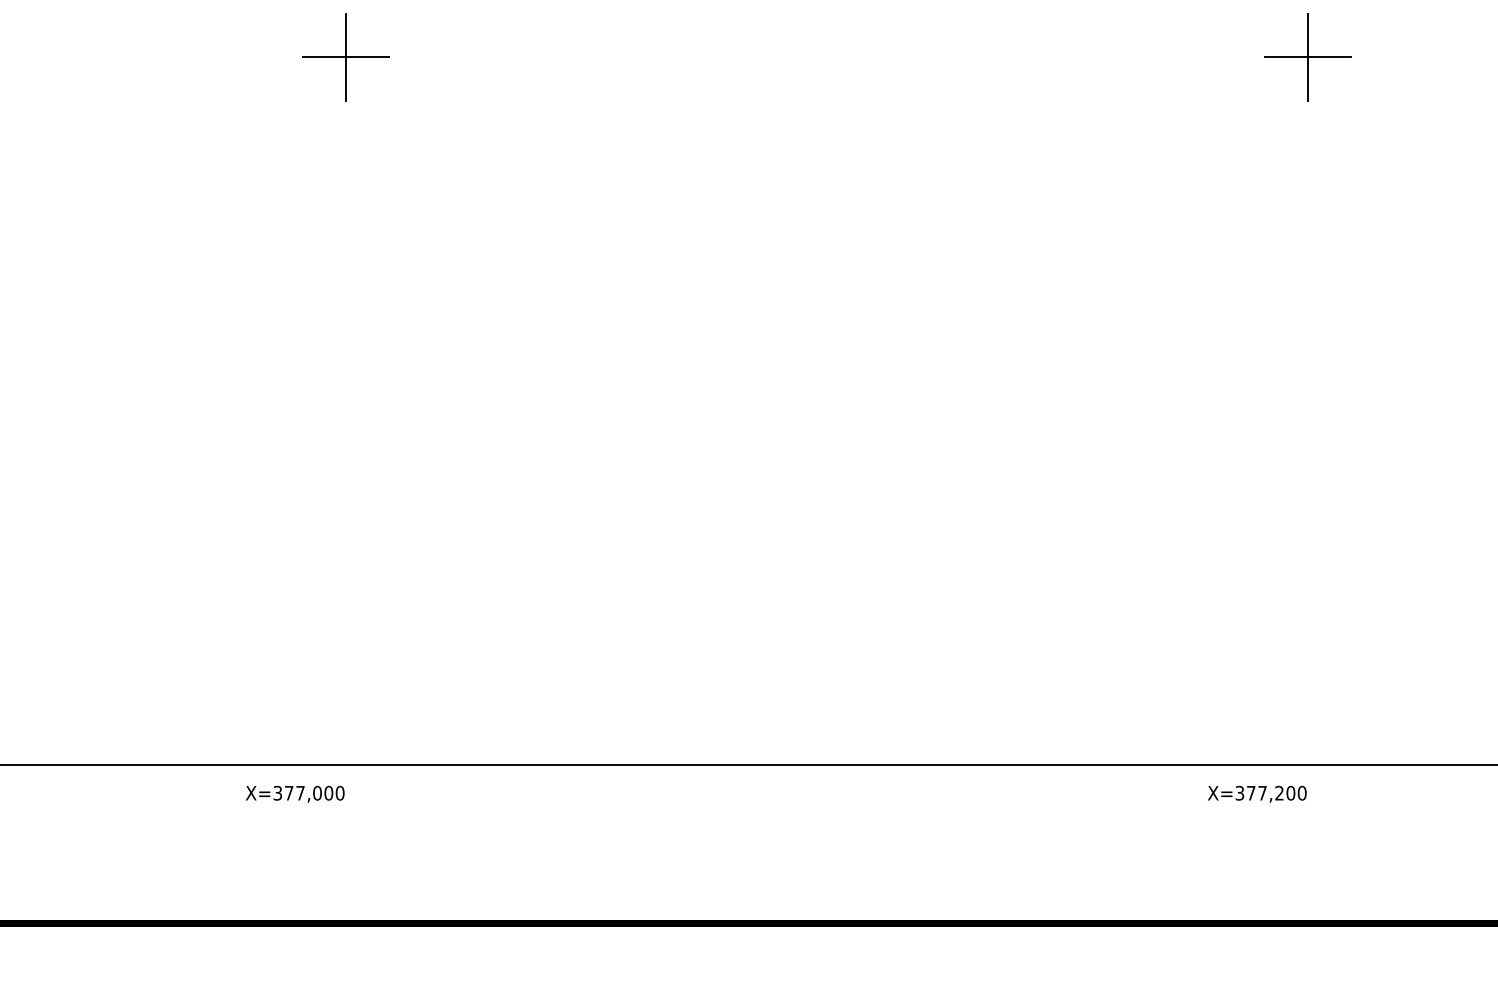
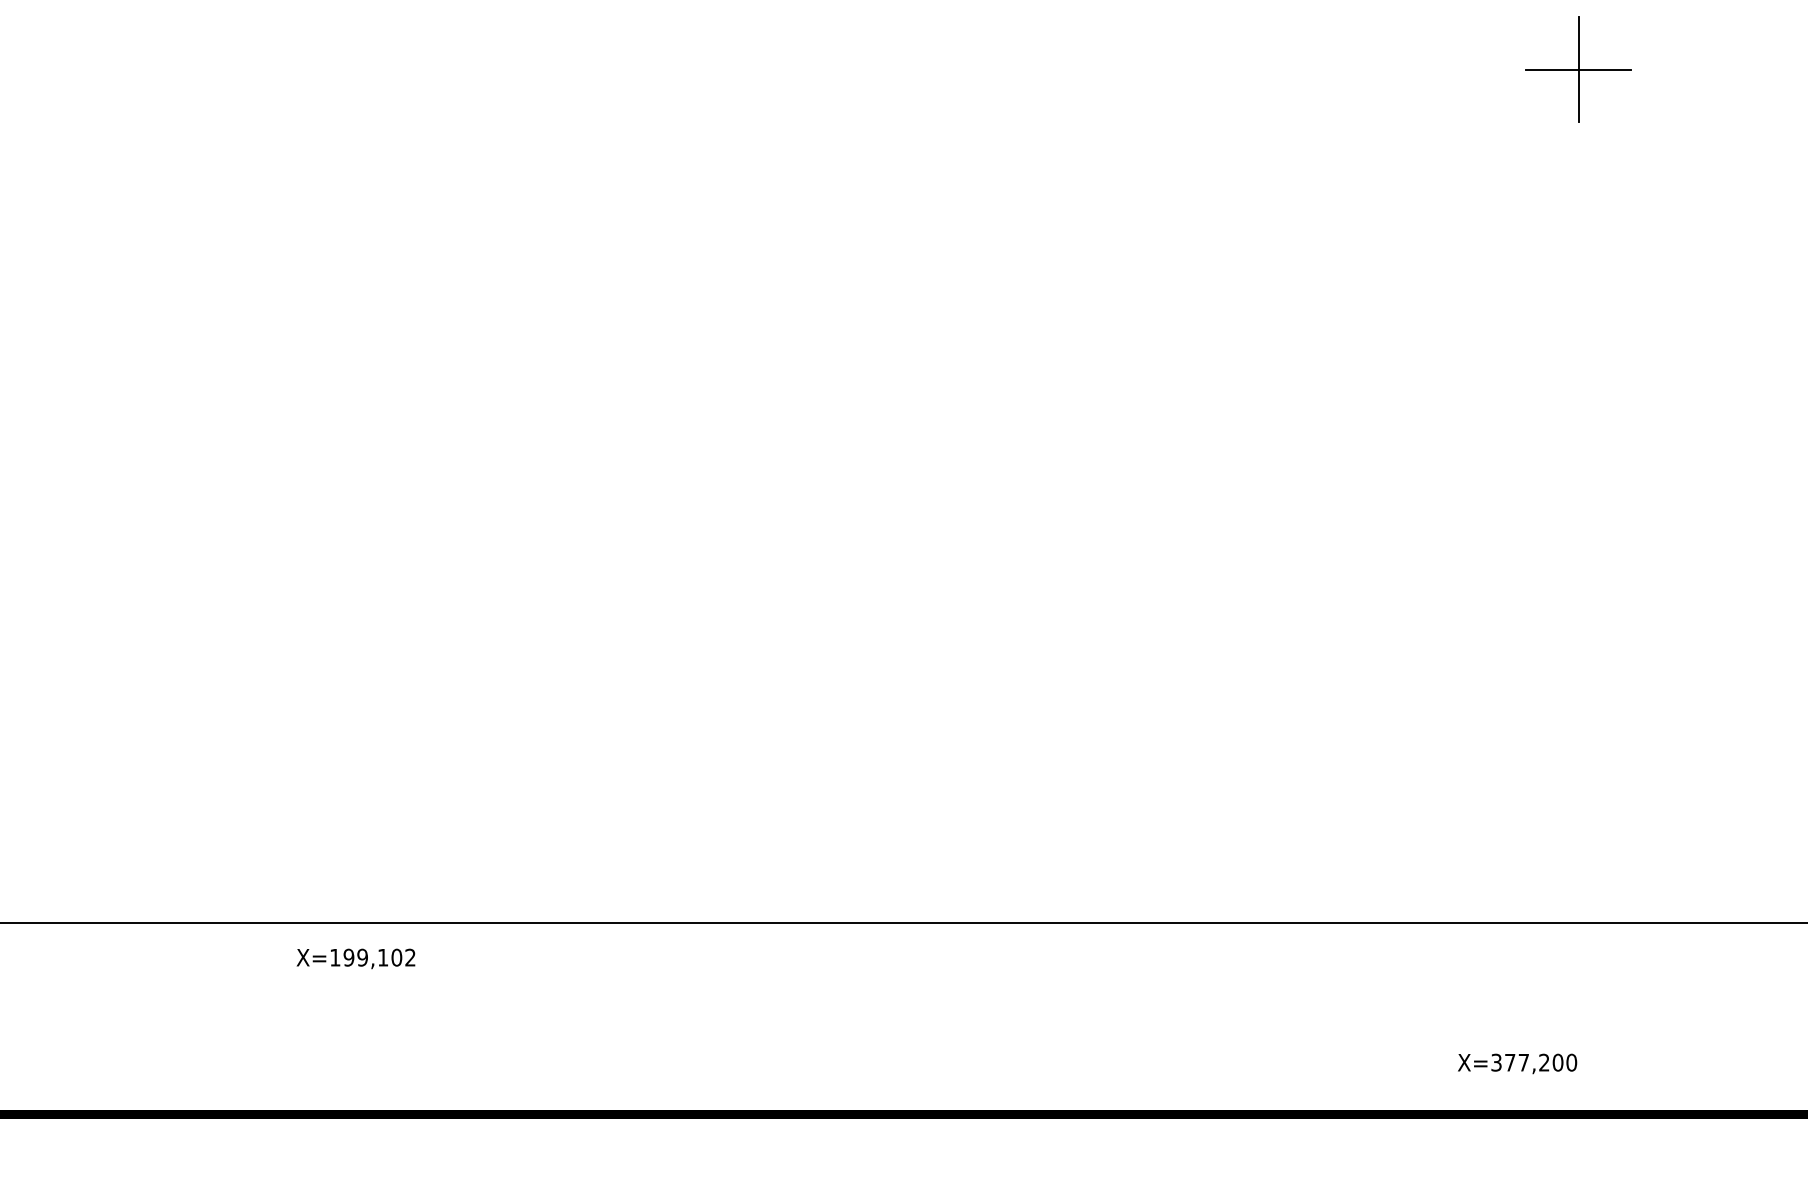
part: (345, 57) -> (416, 69), removed
text: (308, 792) -> (372, 956), X=377,000 -> X=199,102
text: (1257, 793) -> (1517, 1062), moved

